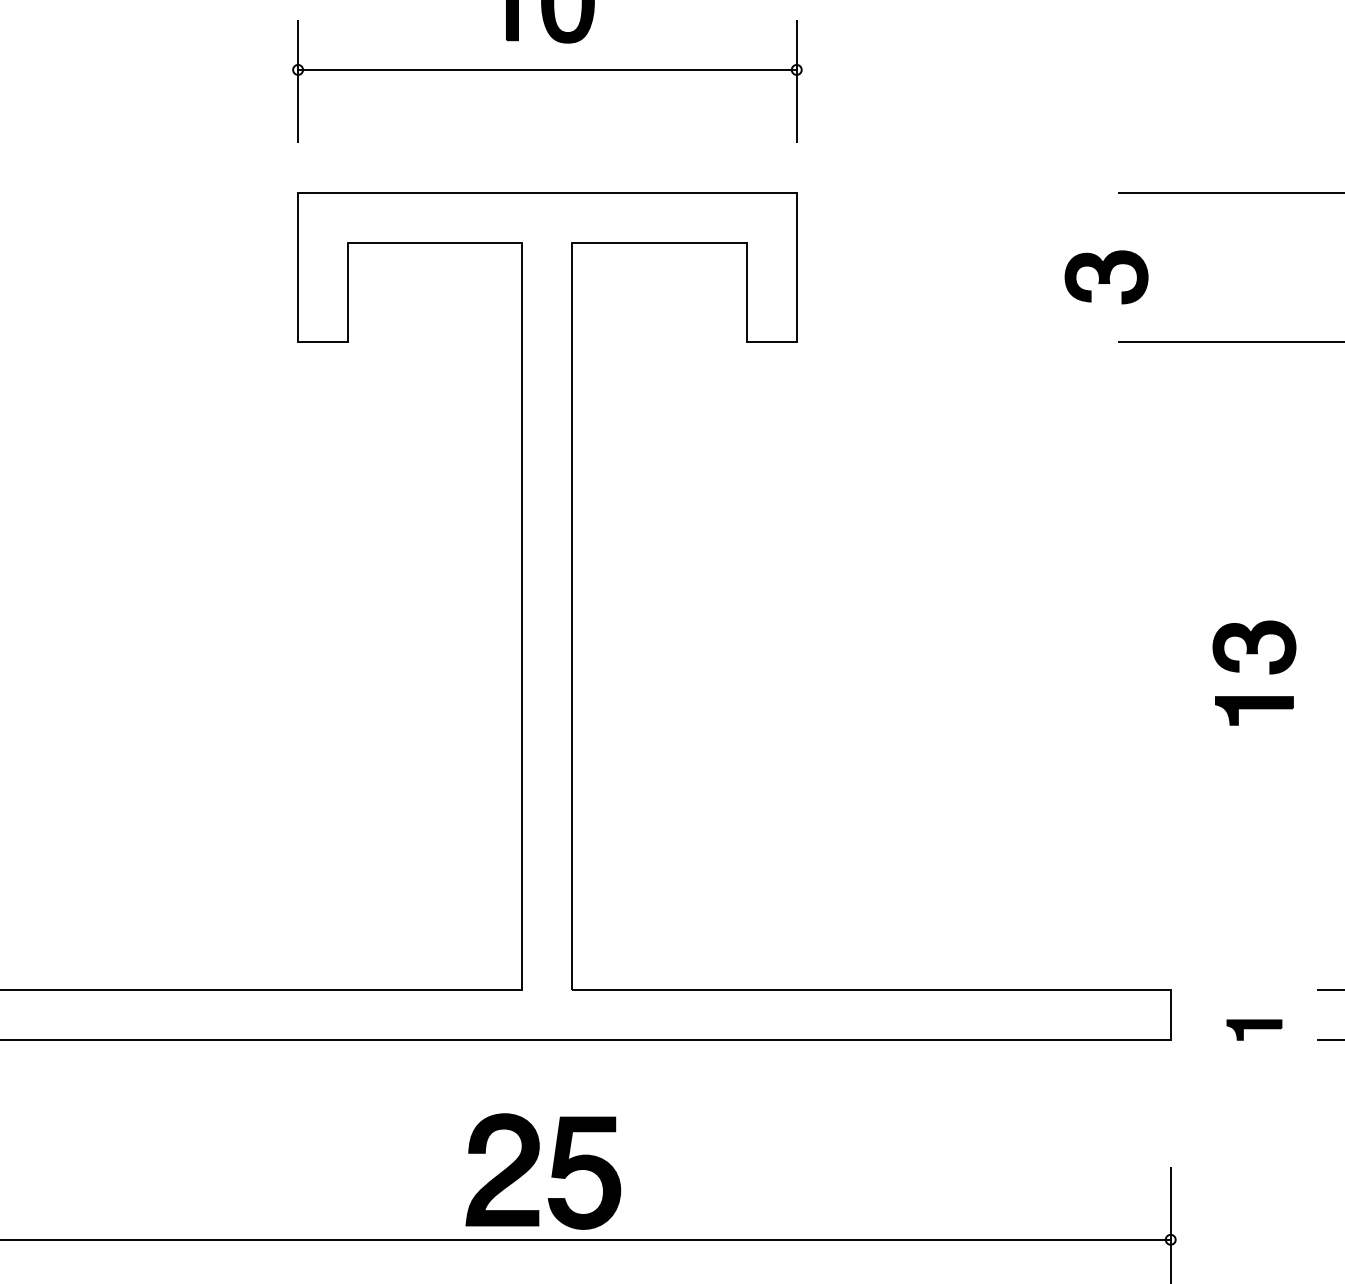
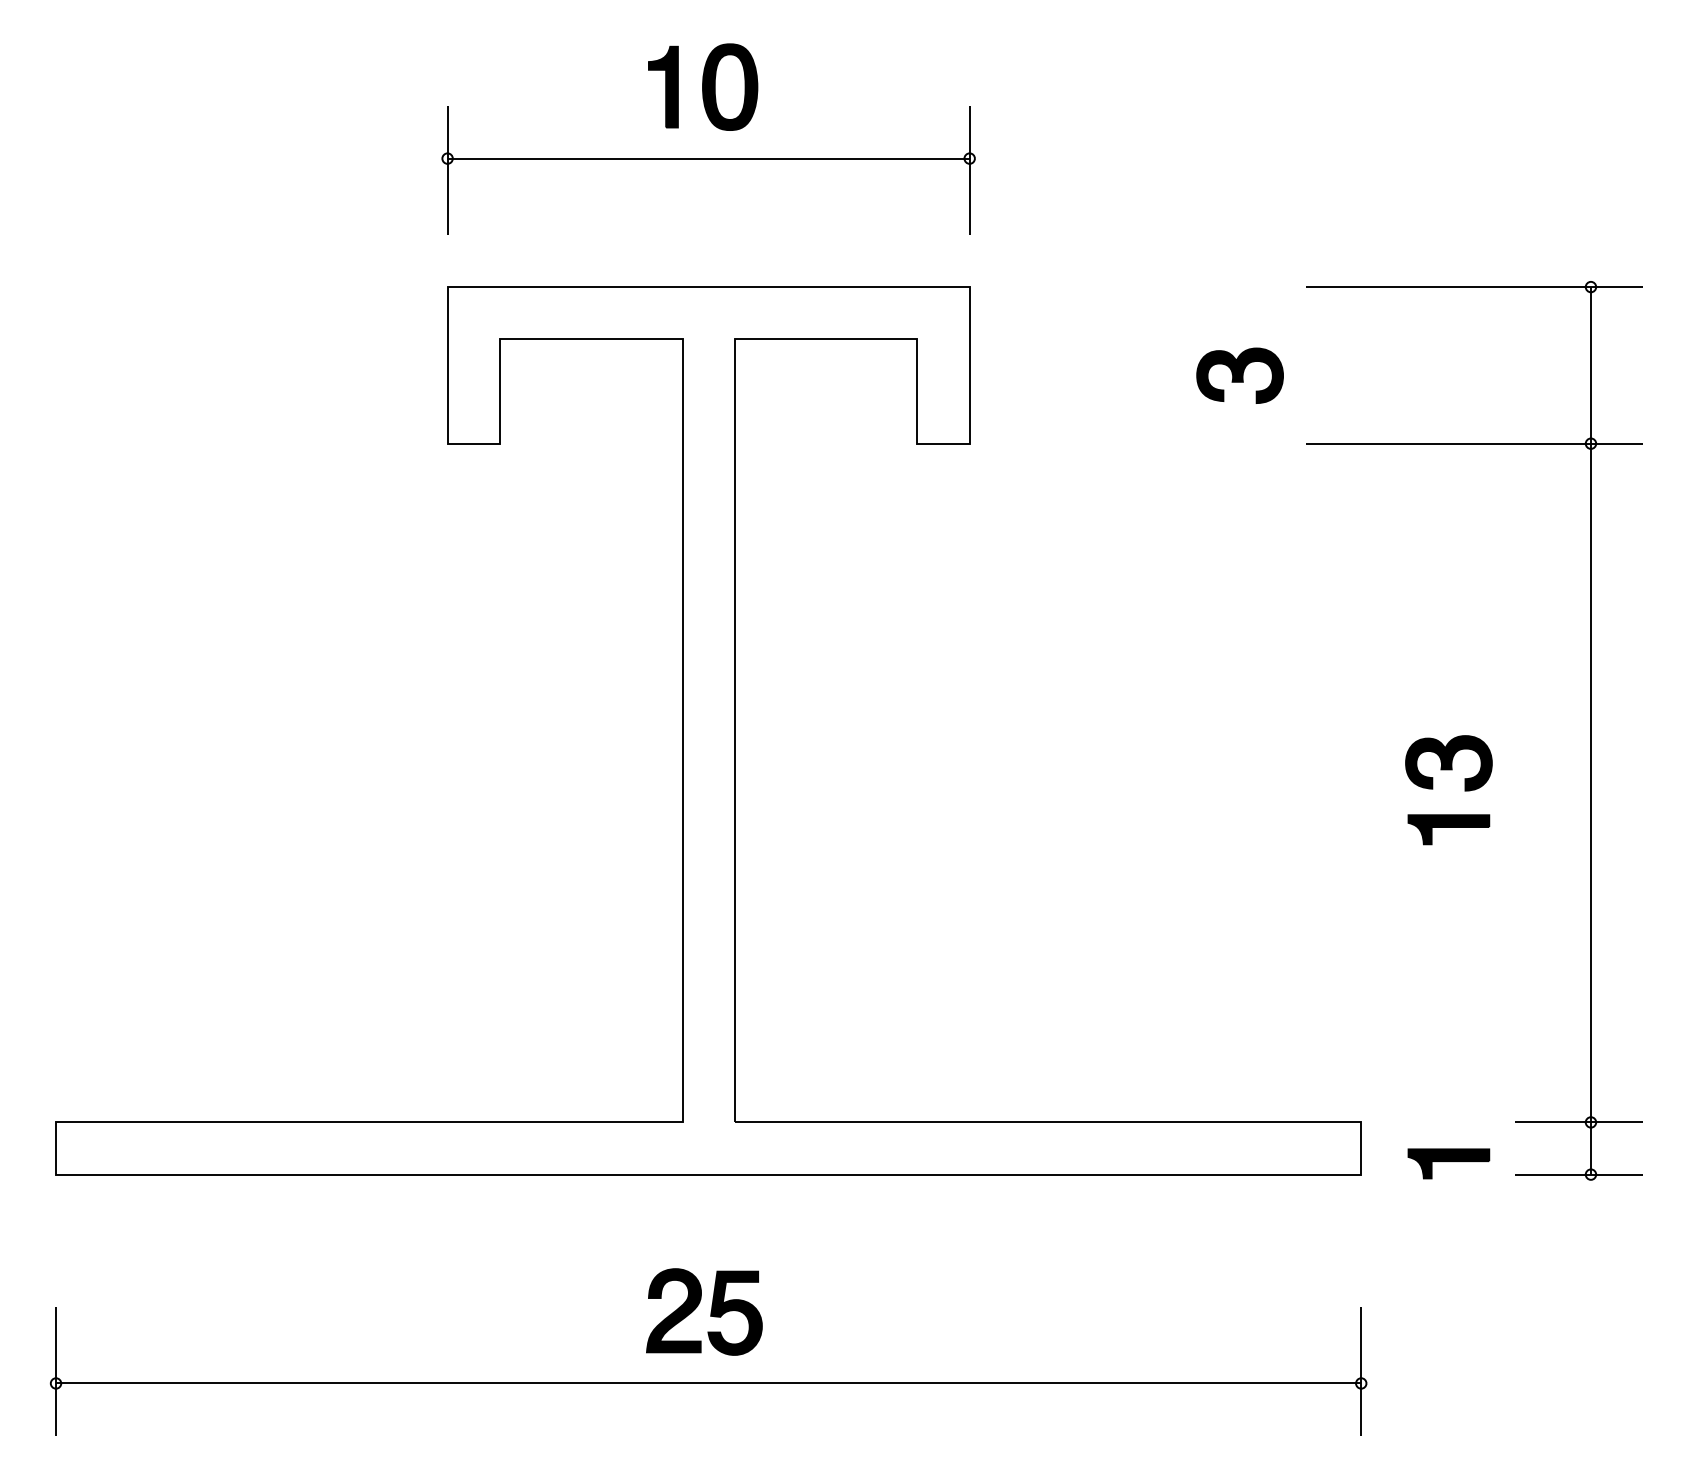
part: (1106, 277) -> (1239, 375), moved
part: (1254, 1029) -> (1448, 1163), size x1.43
part: (543, 1171) -> (704, 1311), size x0.71

